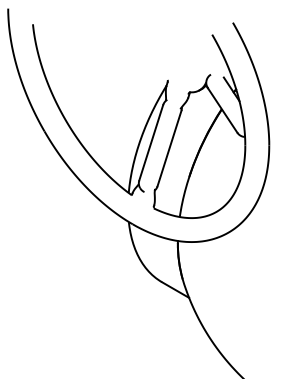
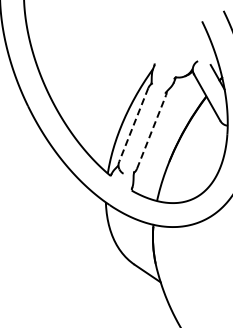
line: (151, 142) -> (134, 124), solid -> dashed
line: (169, 148) -> (151, 131), solid -> dashed

